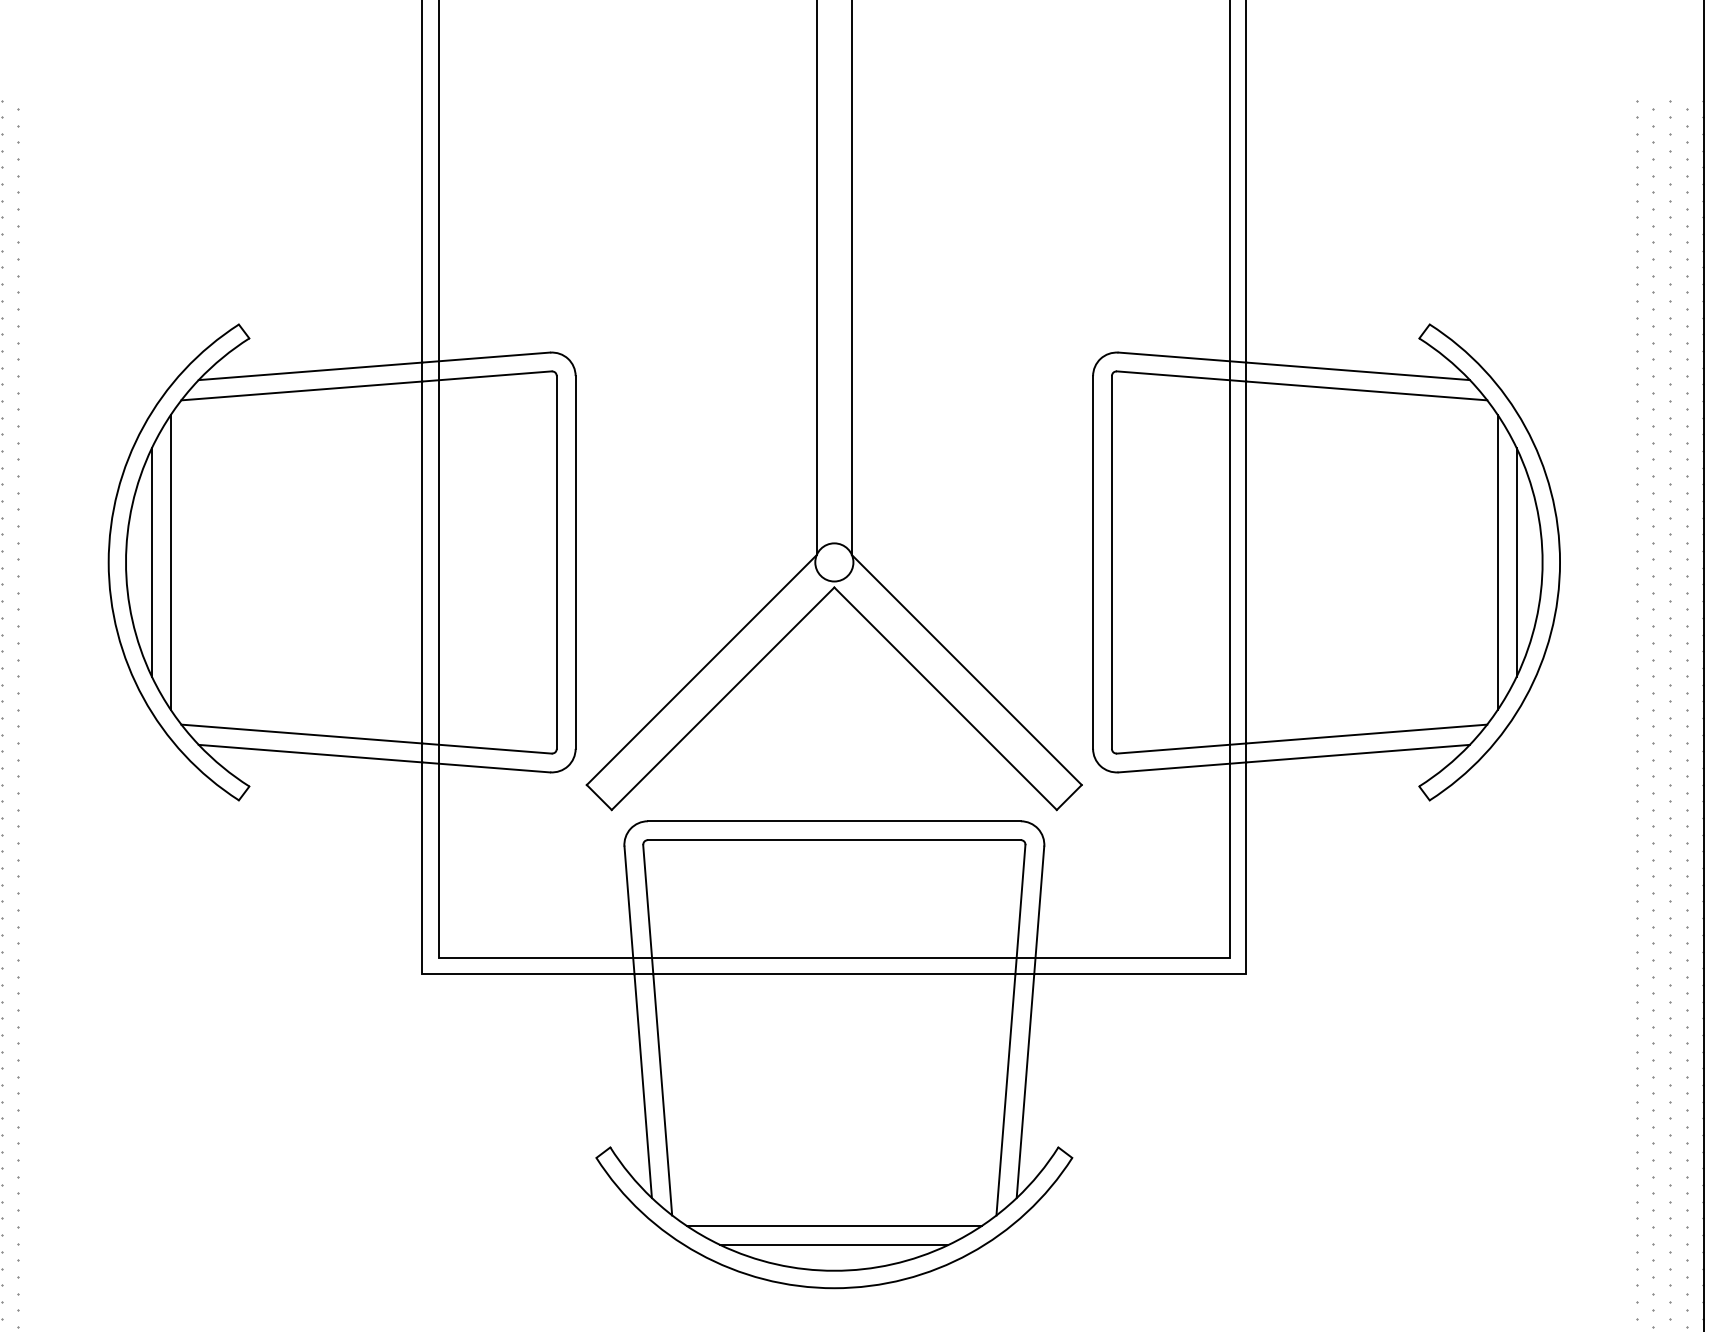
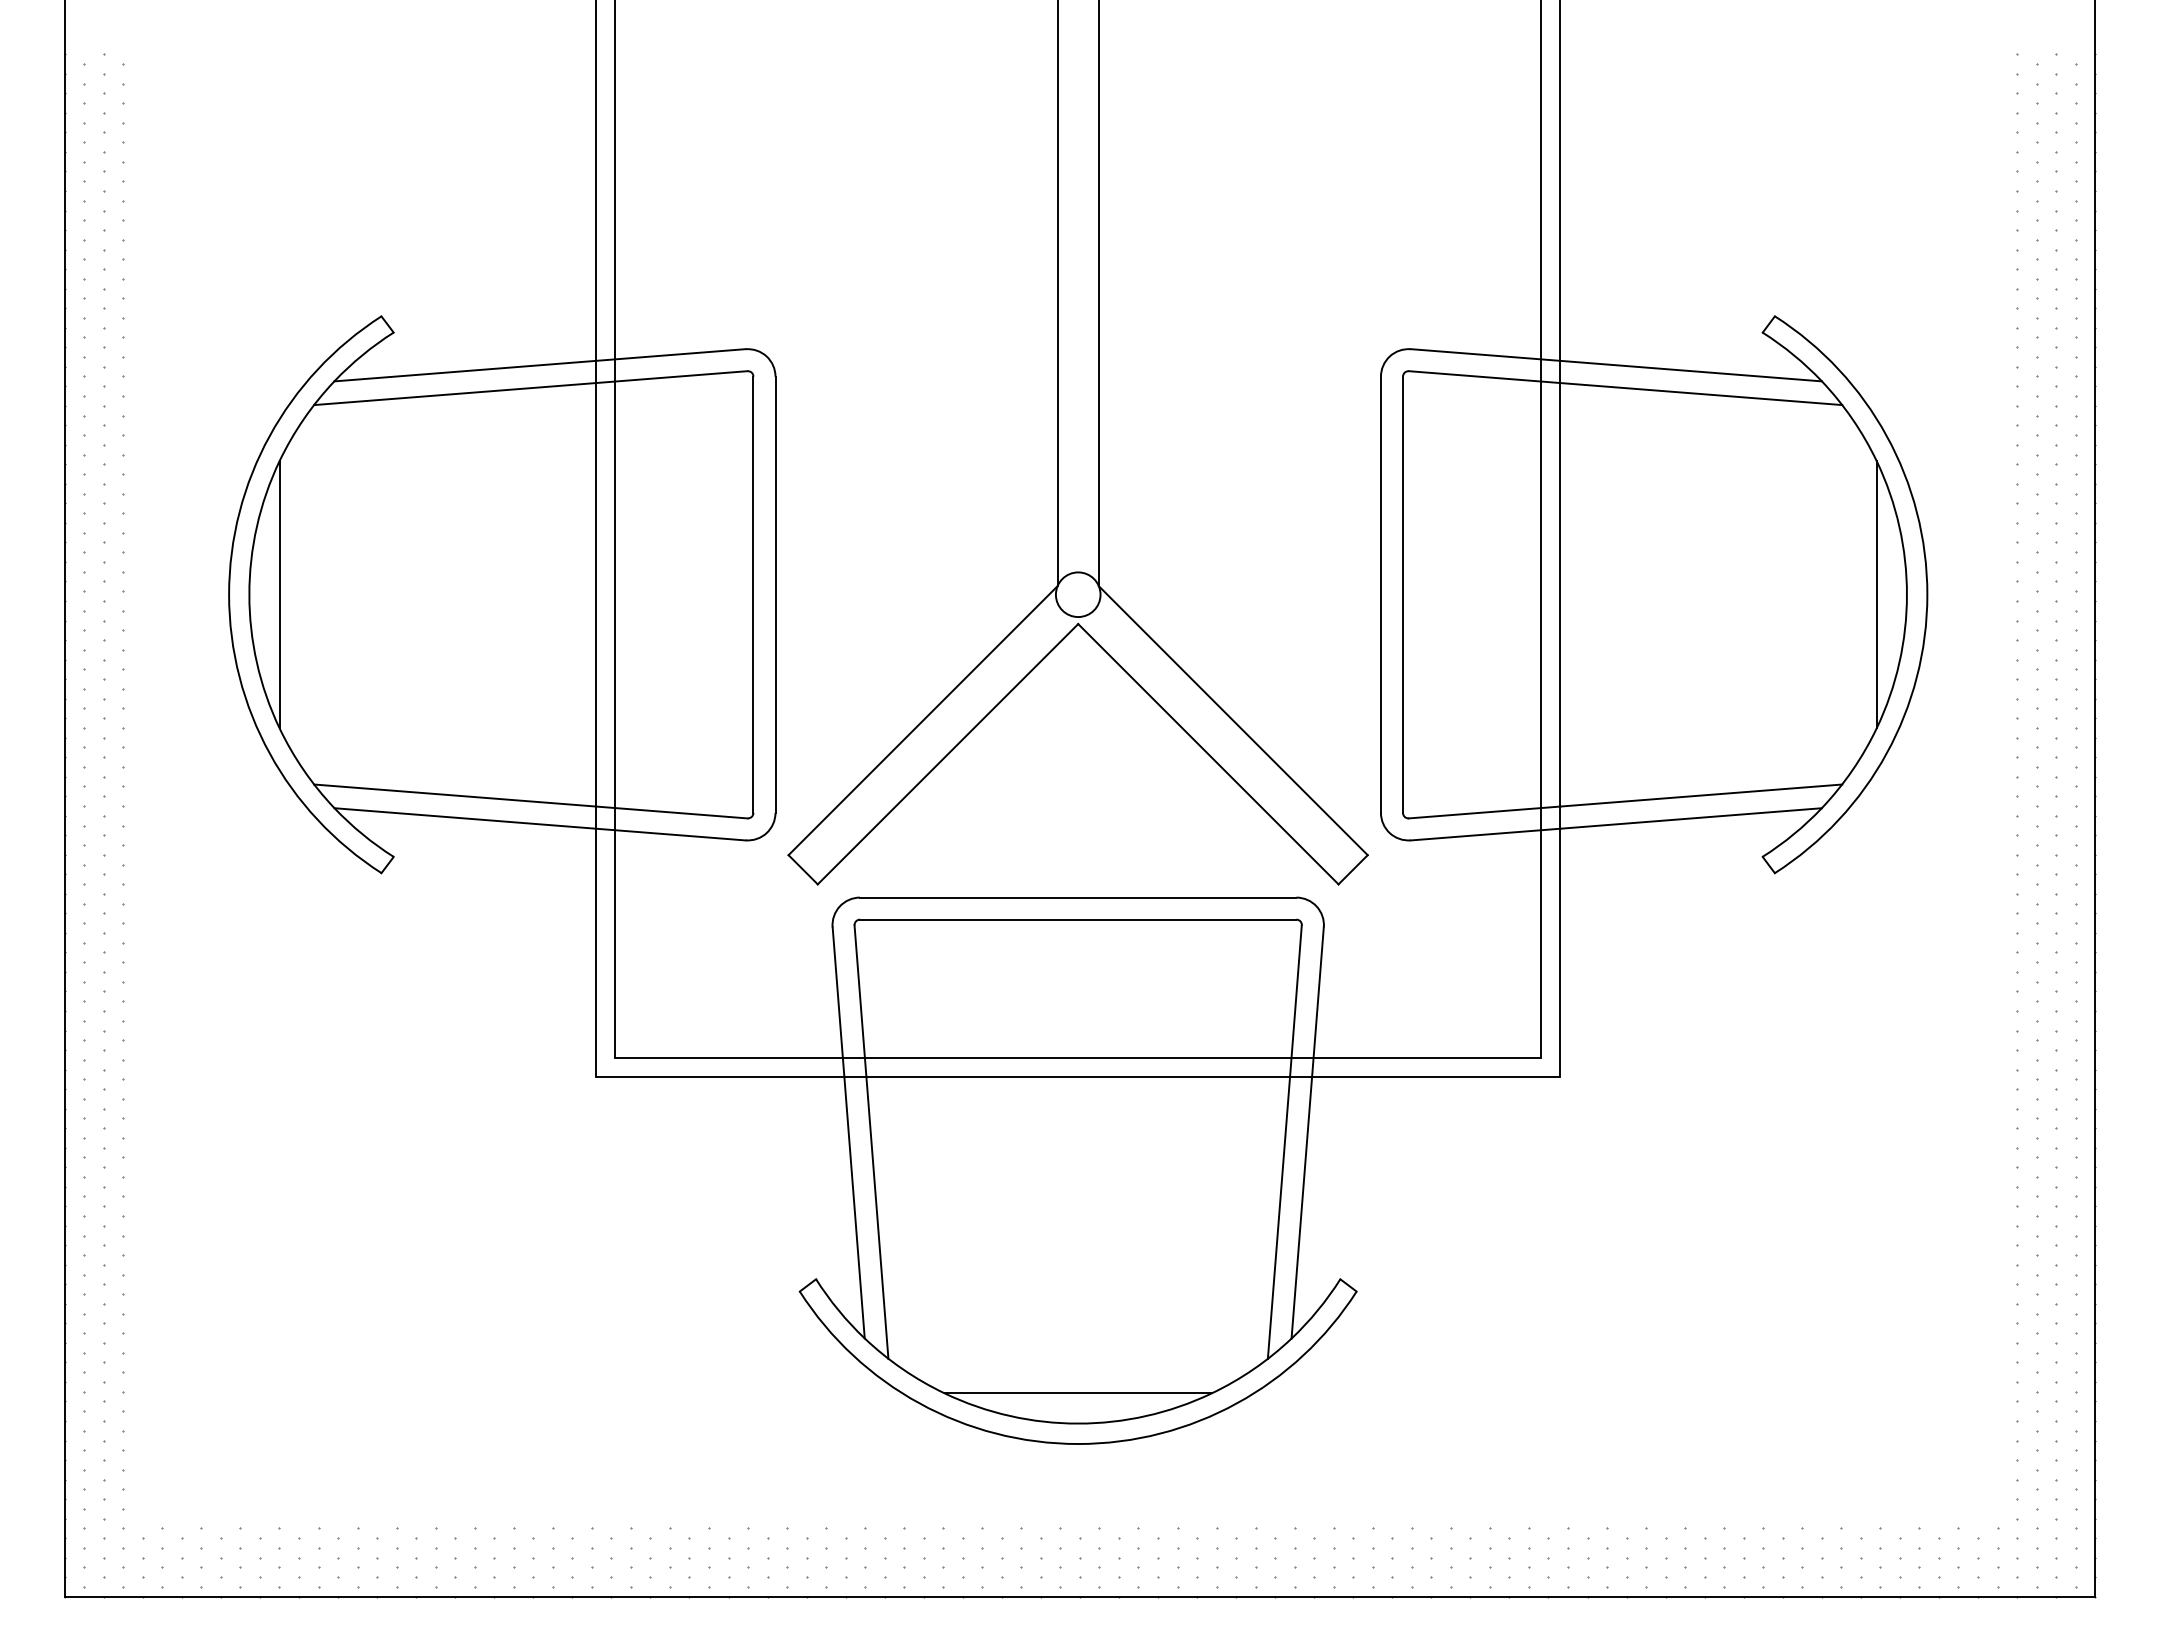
line: (170, 562) -> (301, 594), removed
line: (1497, 562) -> (1854, 594), removed
line: (833, 1226) -> (1077, 1371), removed

